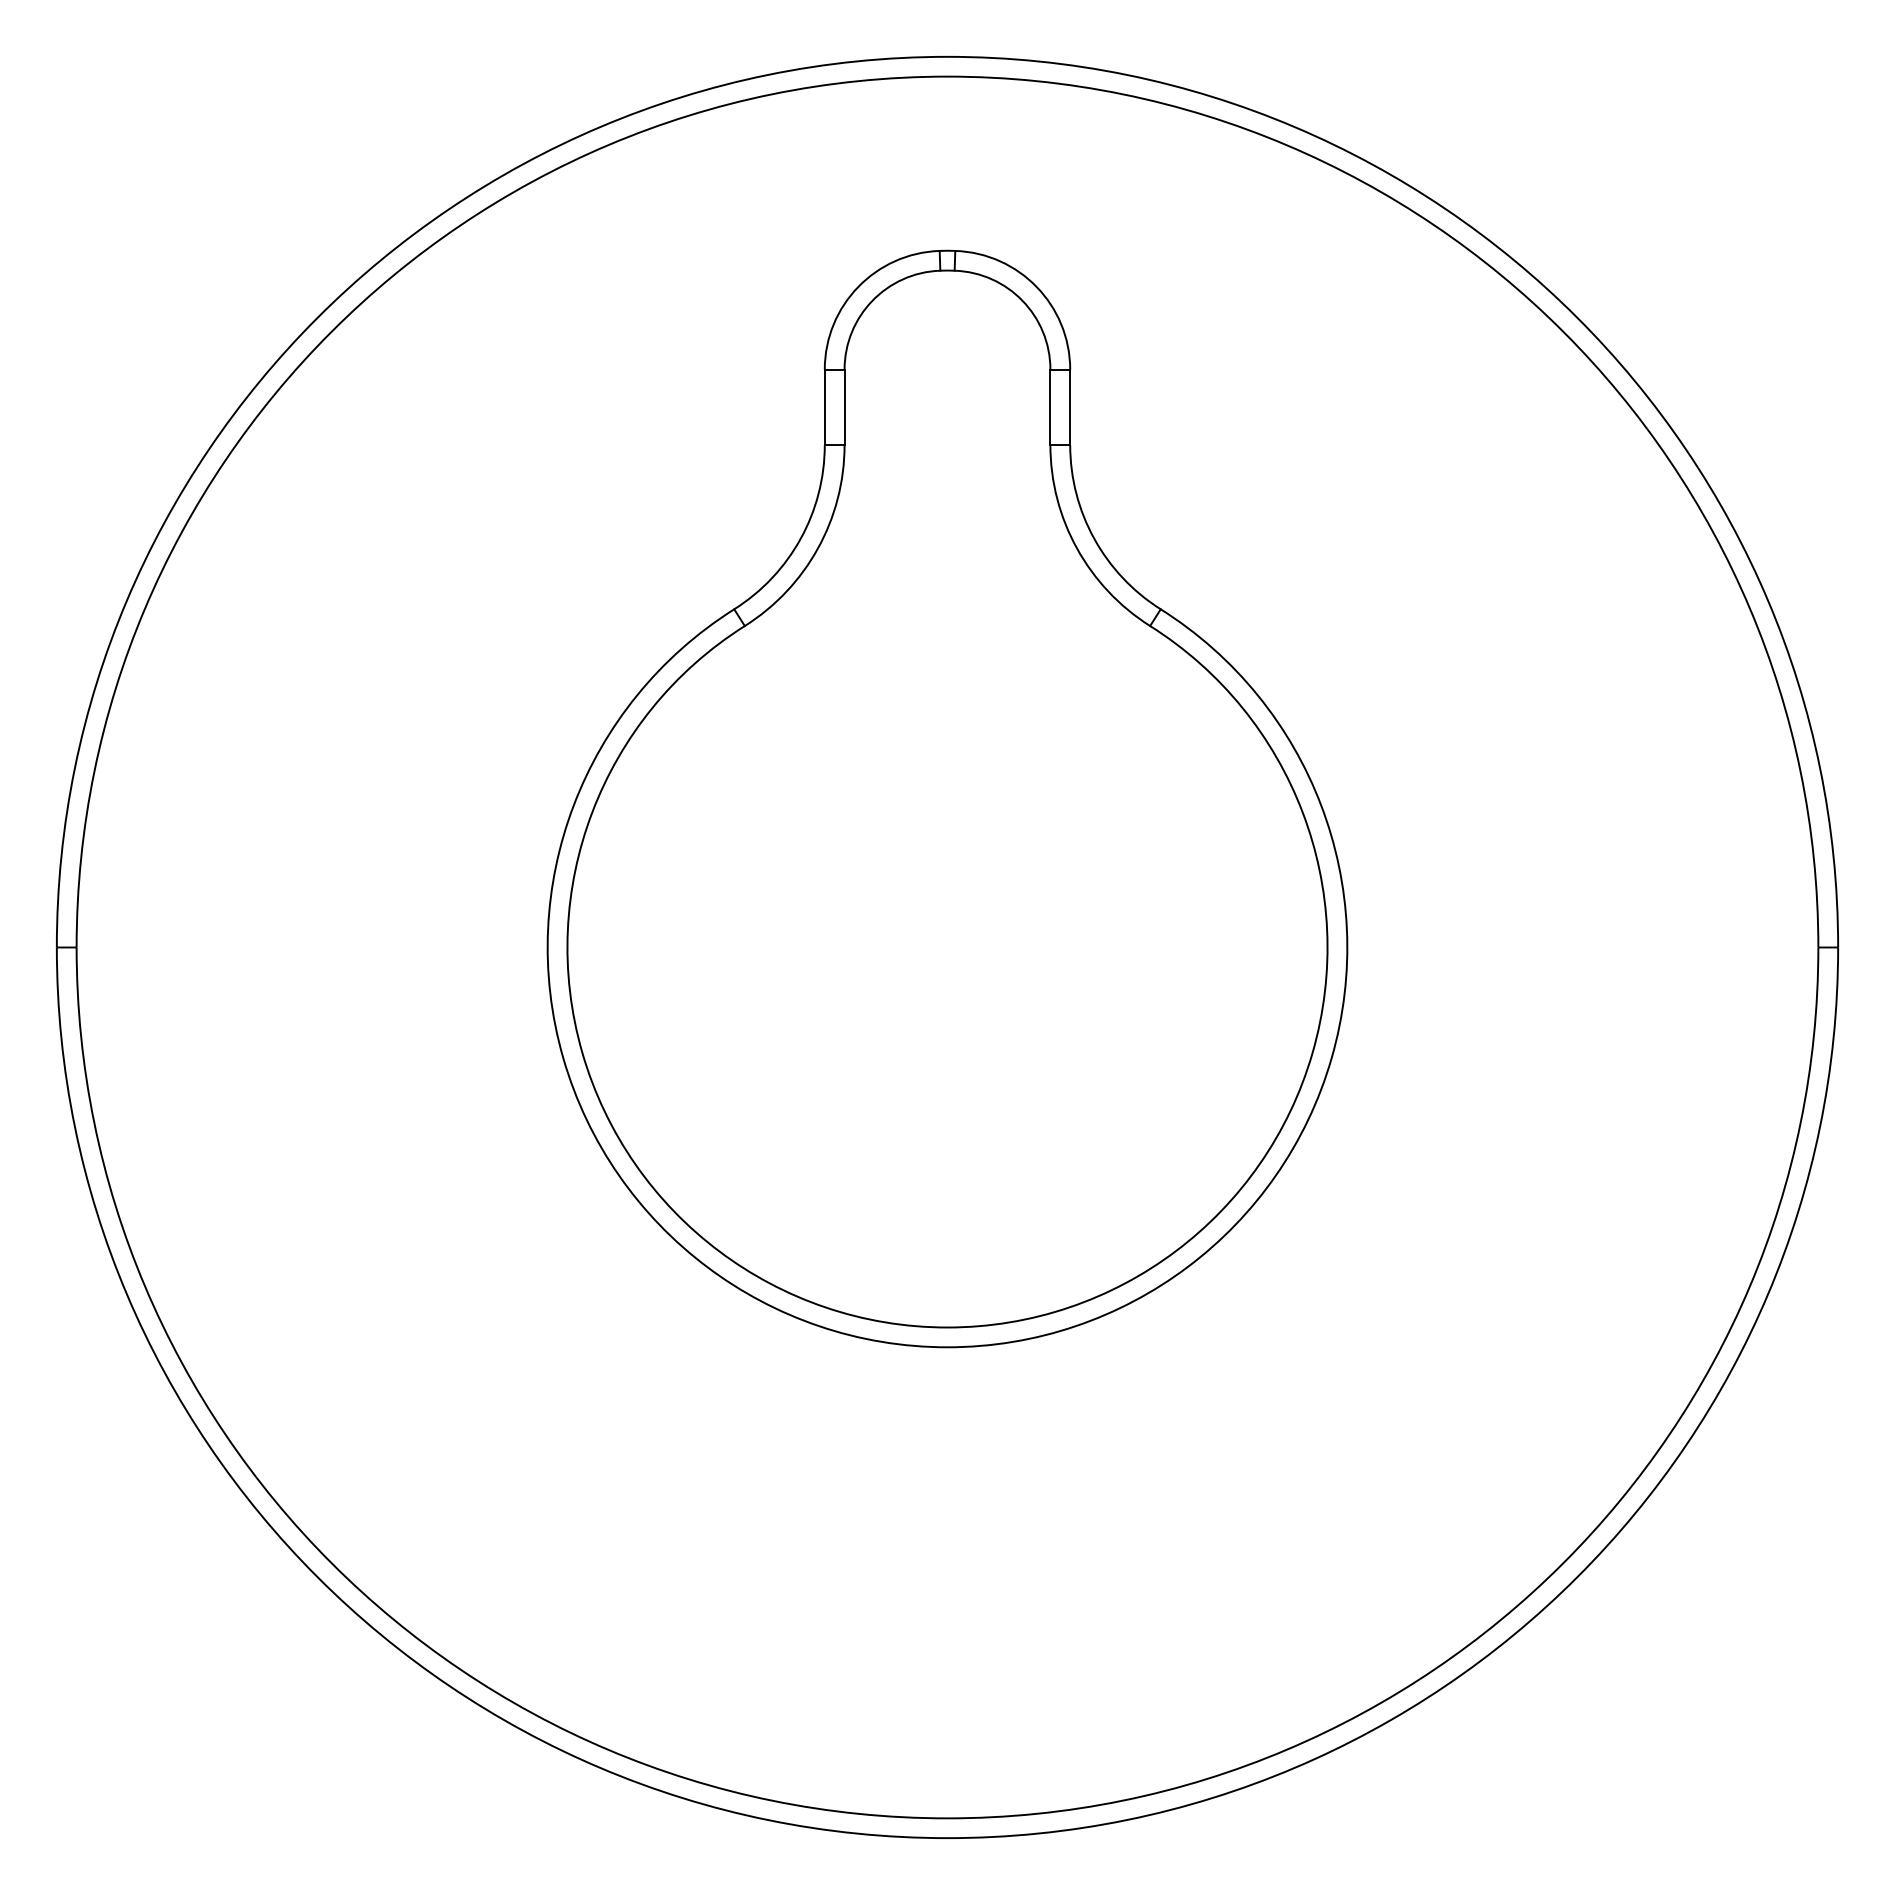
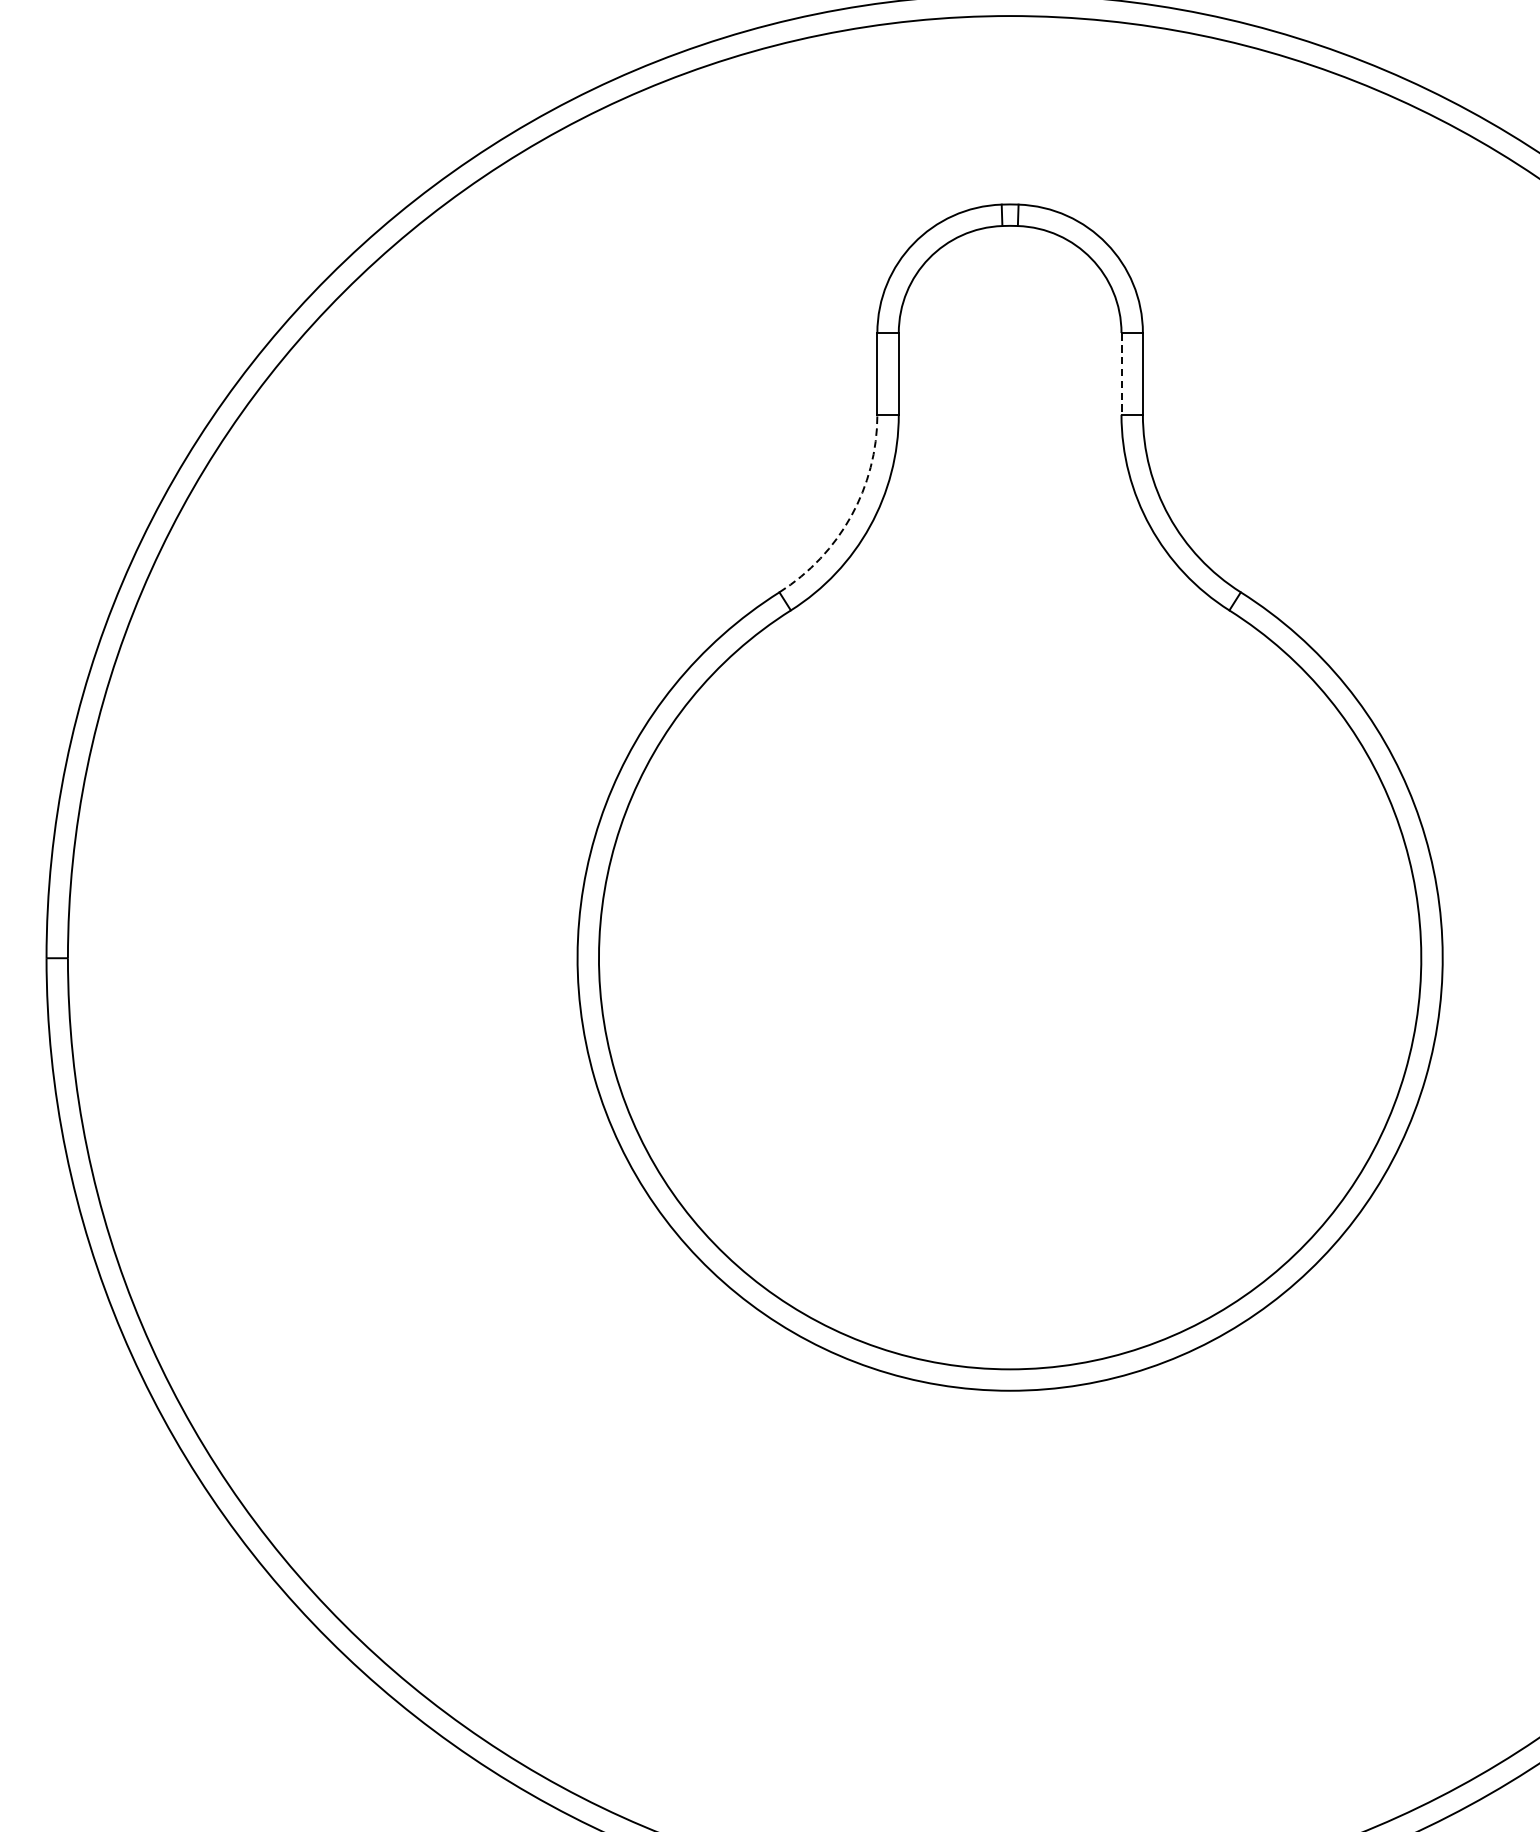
line: (1050, 407) -> (1121, 374), solid -> dashed
arc: (800, 538) -> (851, 515), solid -> dashed

